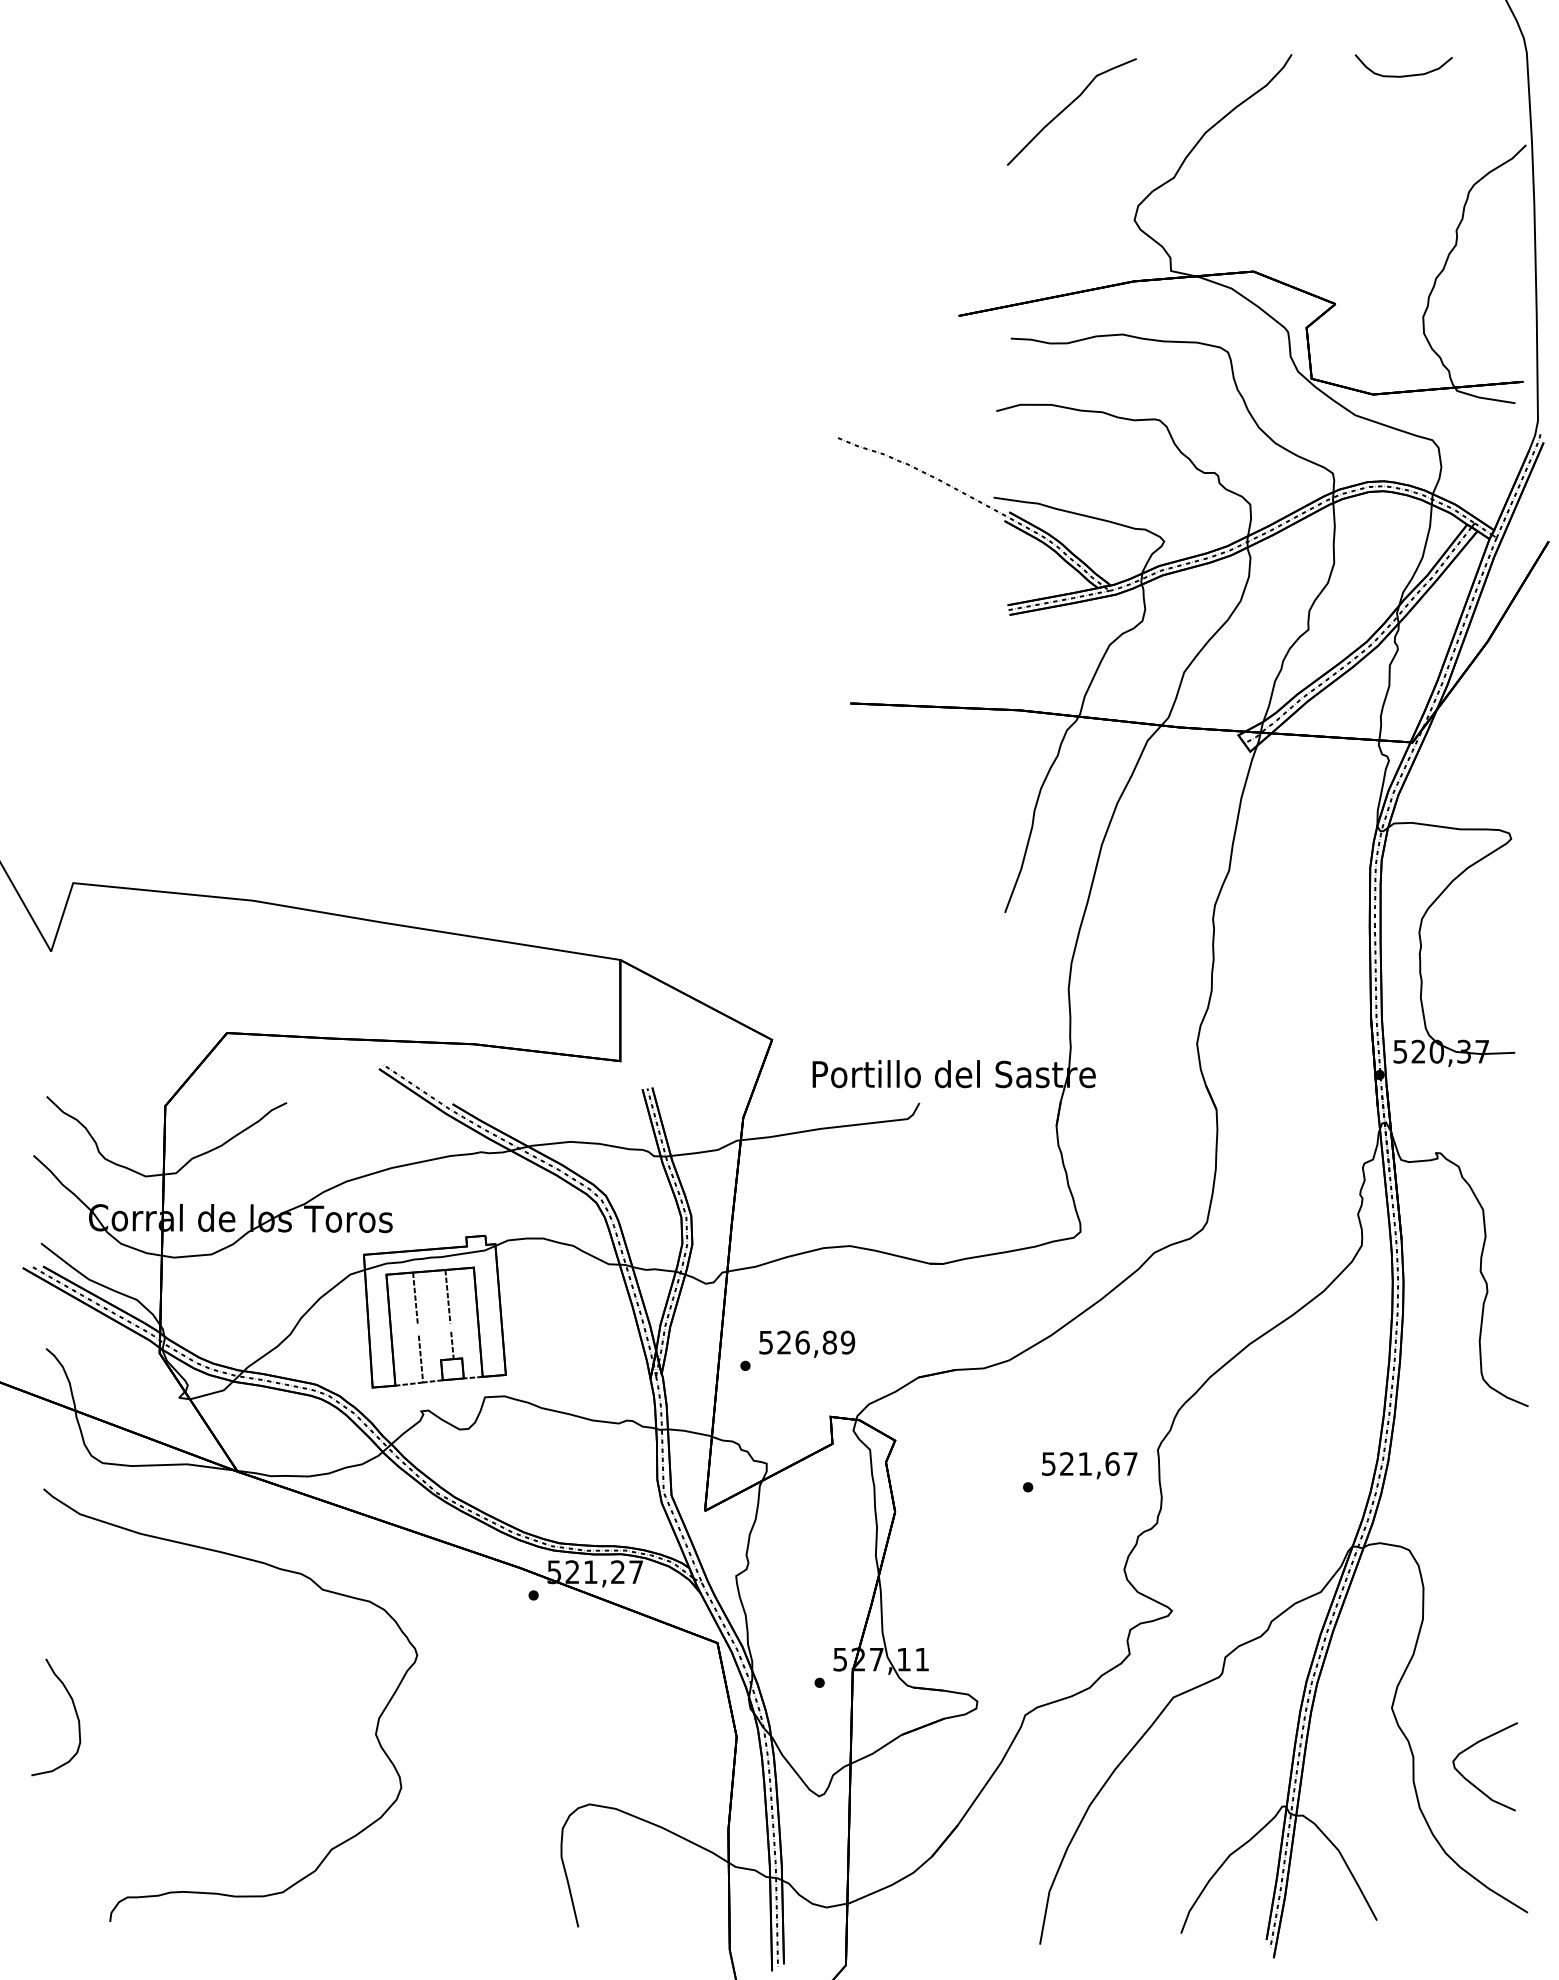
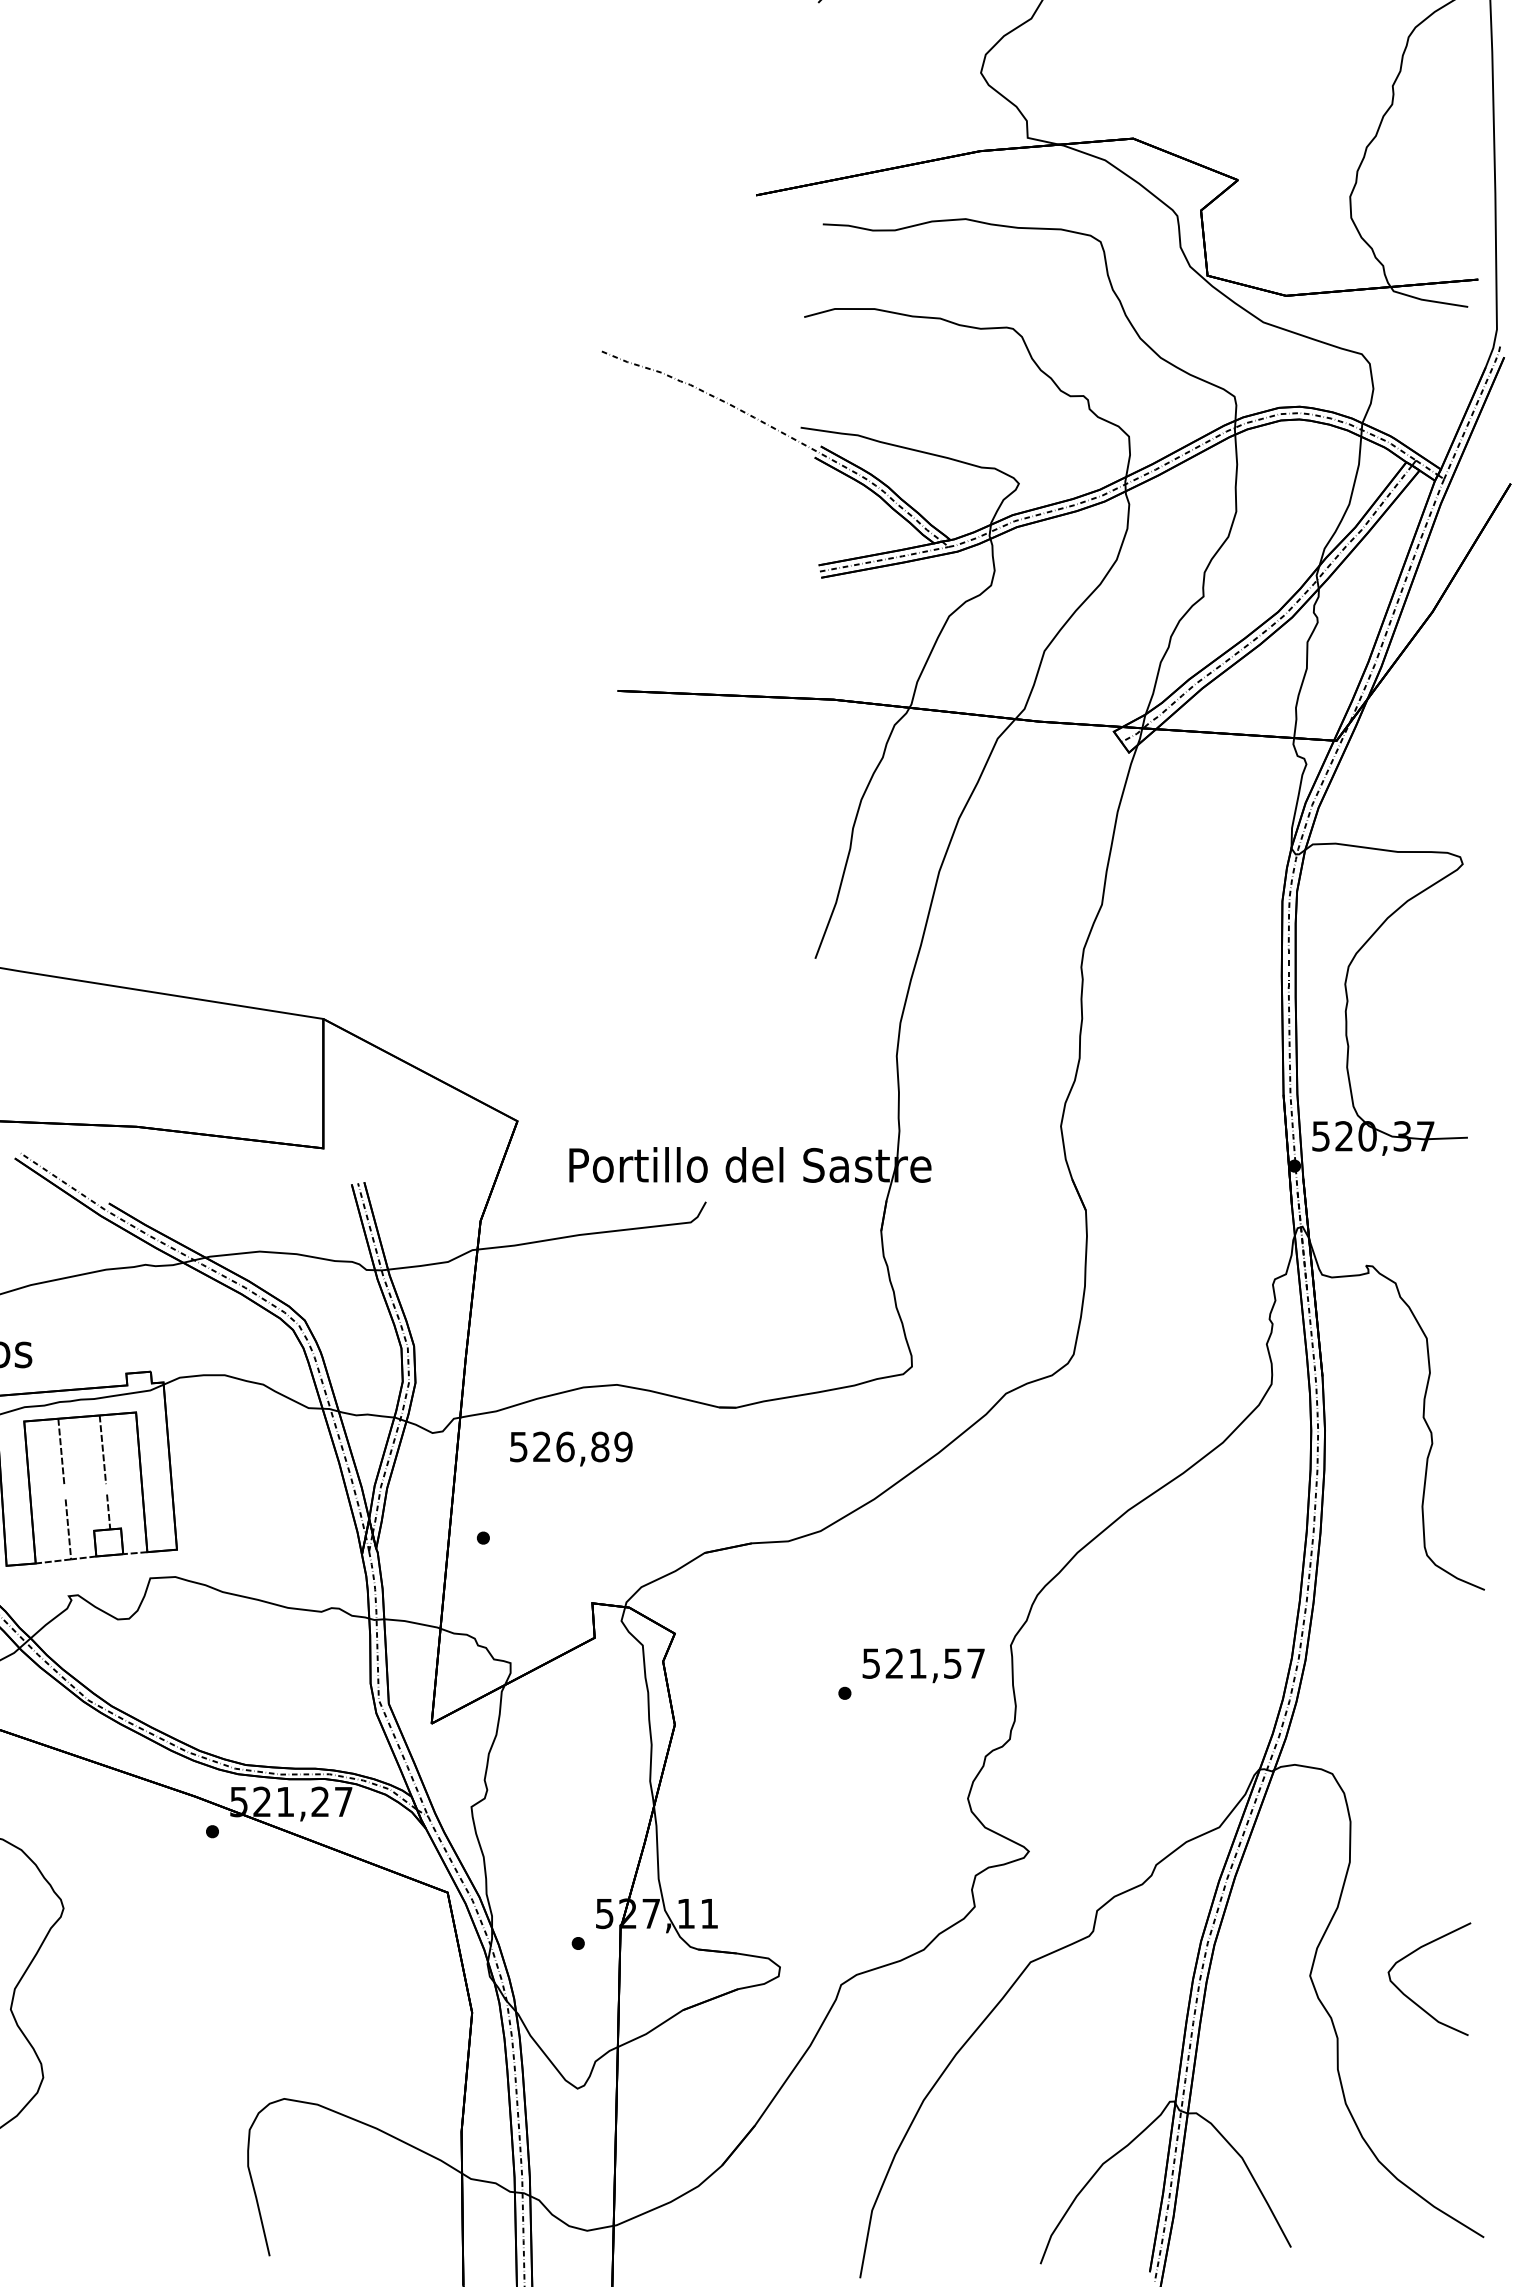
text: (807, 1343) -> (571, 1448), moved
text: (1112, 1463) -> (952, 1662), 521,67 -> 521,57
curve: (1469, 1780) -> (1409, 1996), moved

